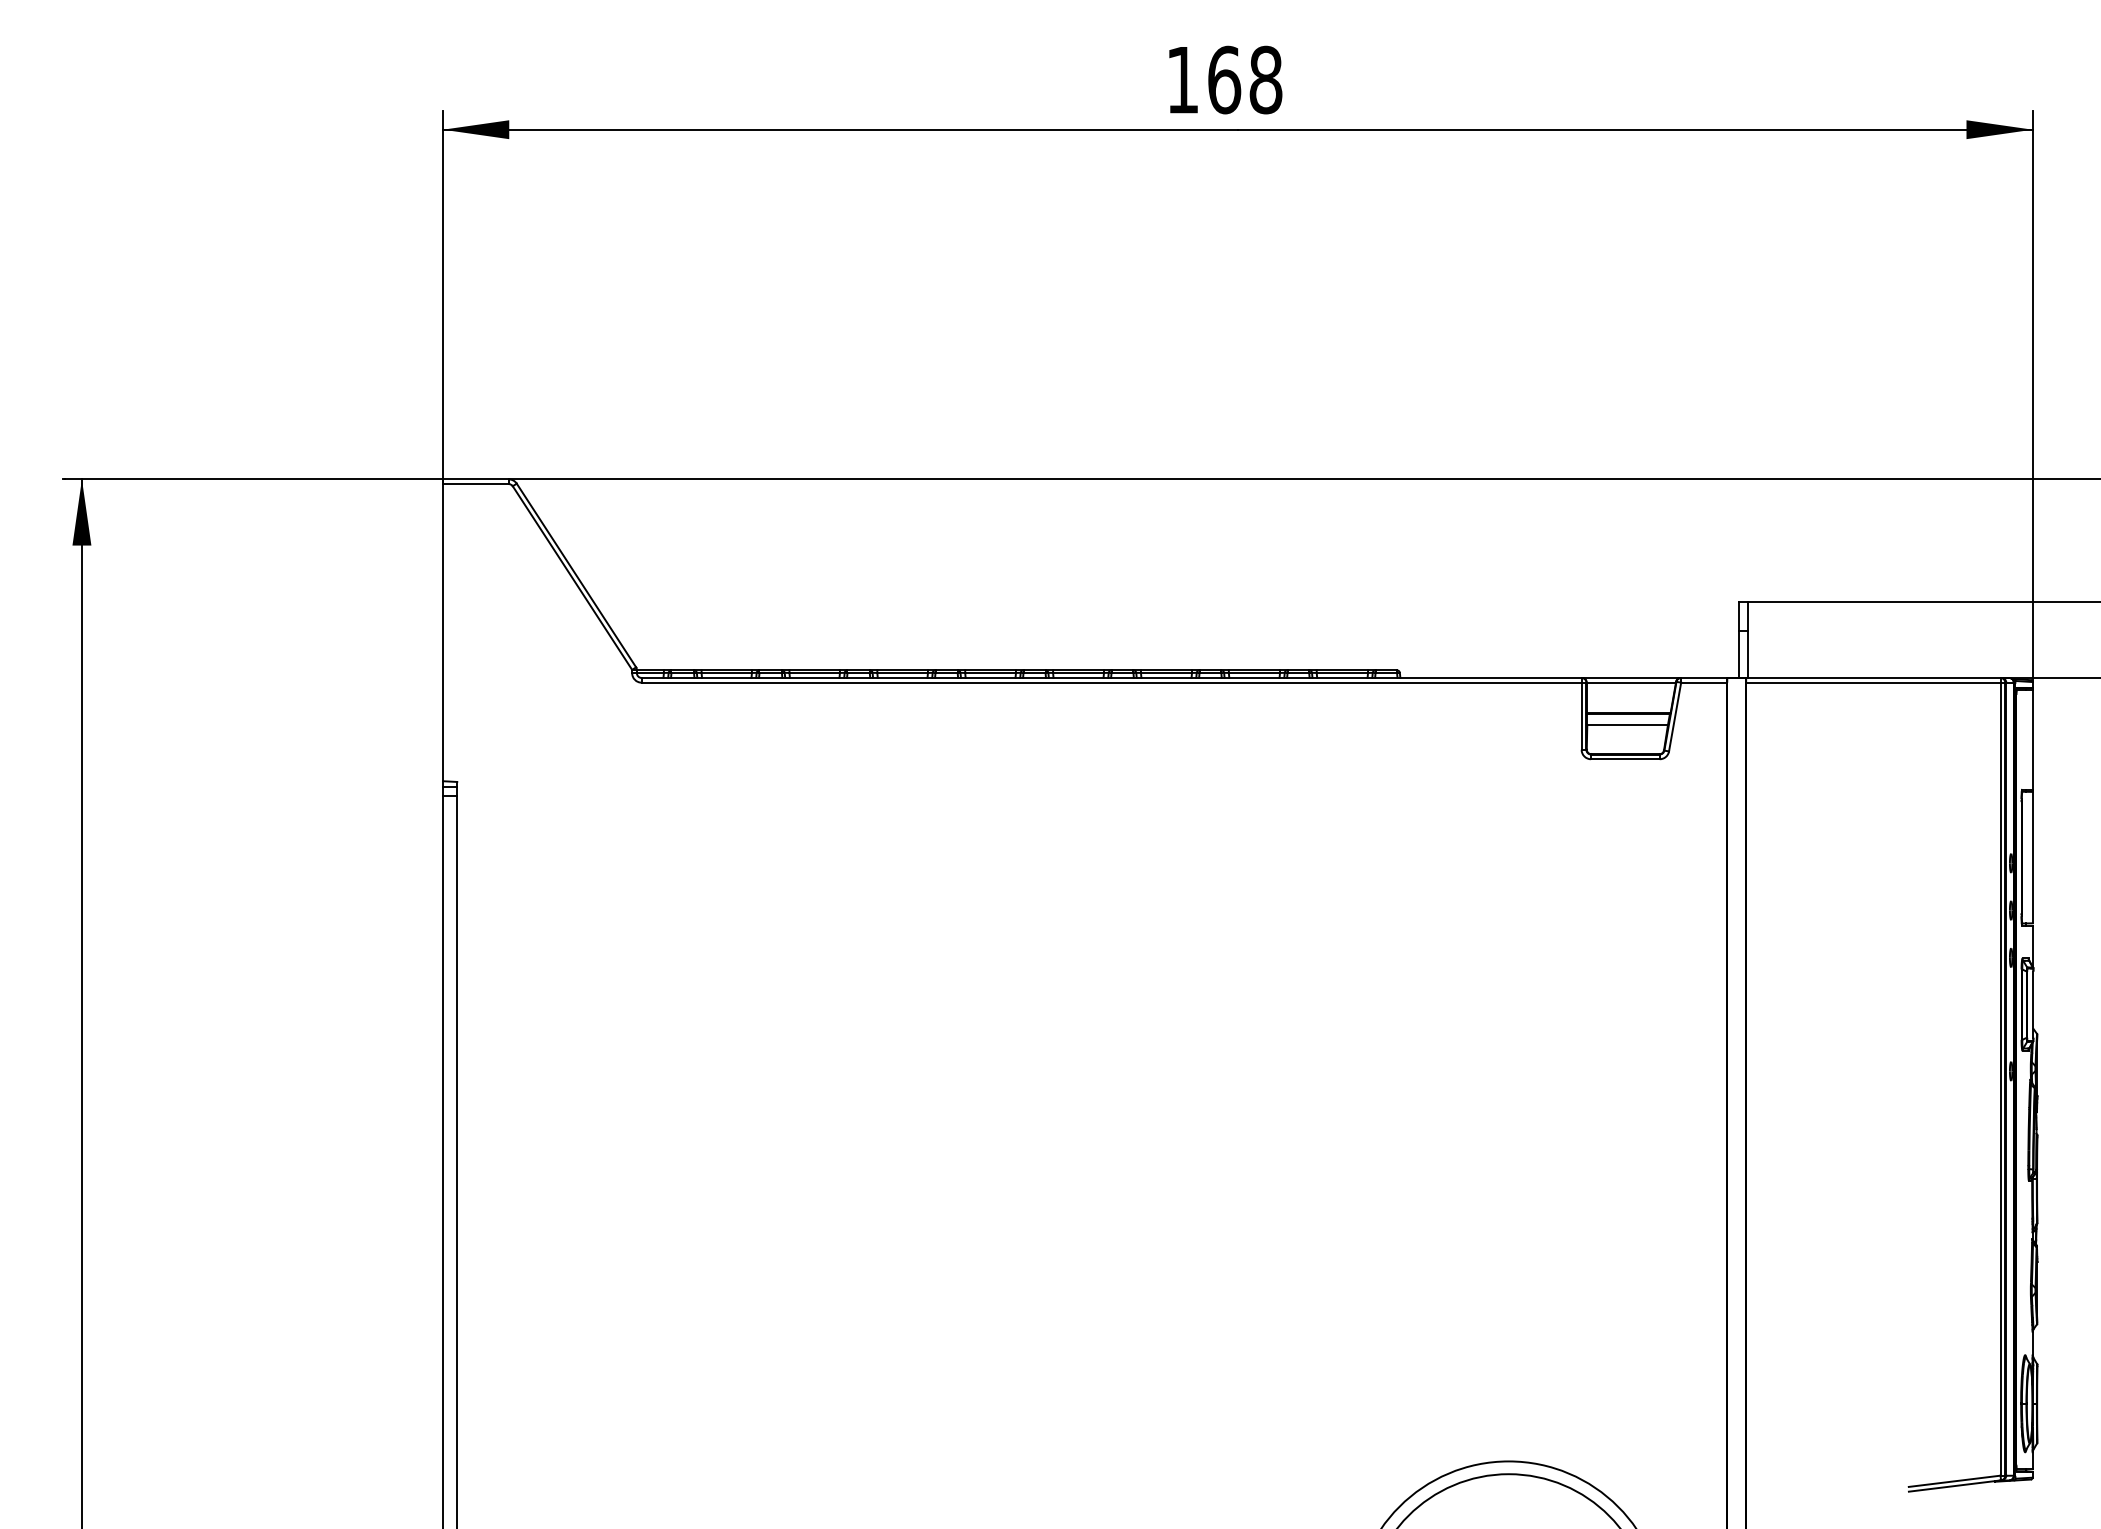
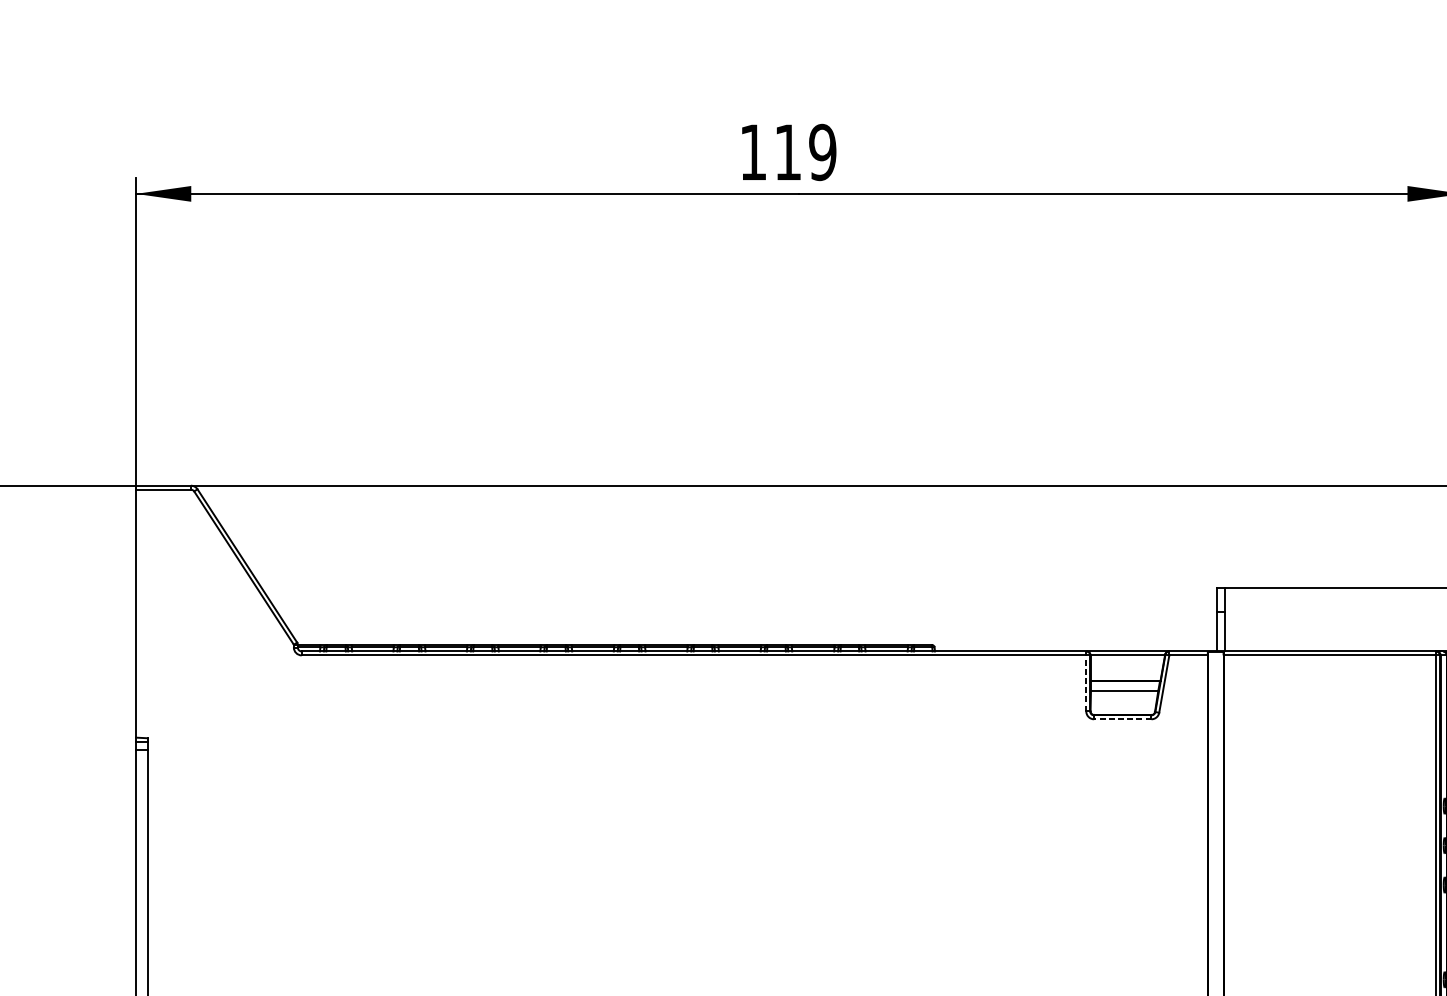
text: (1245, 79) -> (805, 151), 168 -> 119
line: (1581, 713) -> (1086, 681), solid -> dashed
line: (1624, 759) -> (1122, 719), solid -> dashed

